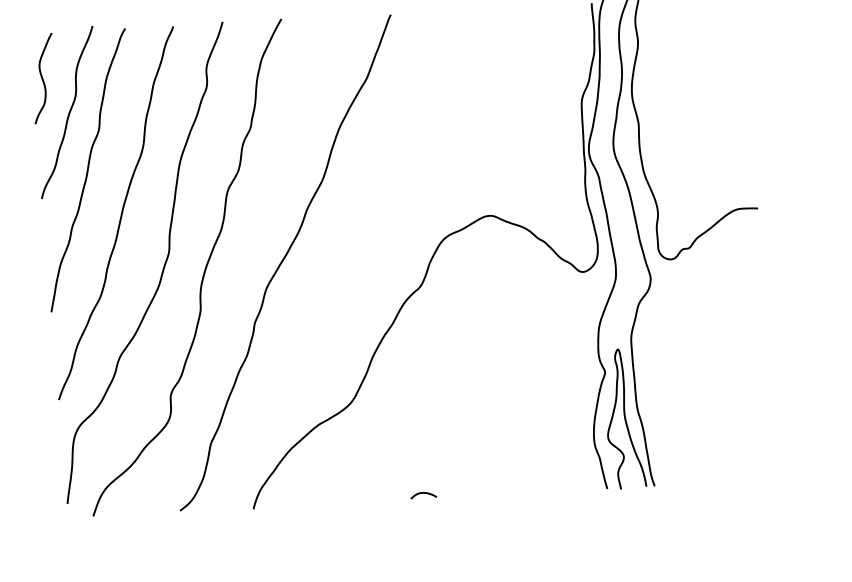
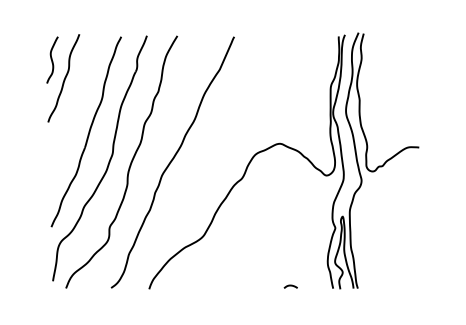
curve: (86, 169) -> (72, 108), removed
curve: (422, 494) -> (290, 286), moved

